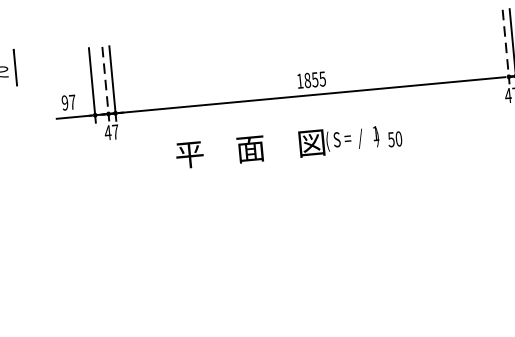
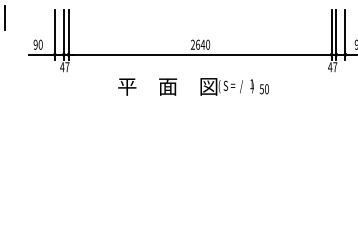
line: (505, 46) -> (331, 34), dashed -> solid
text: (311, 79) -> (200, 44), 1855 -> 2640
line: (105, 83) -> (63, 34), dashed -> solid
text: (72, 101) -> (40, 44), 97 -> 90
text: (288, 145) -> (193, 86), moved

